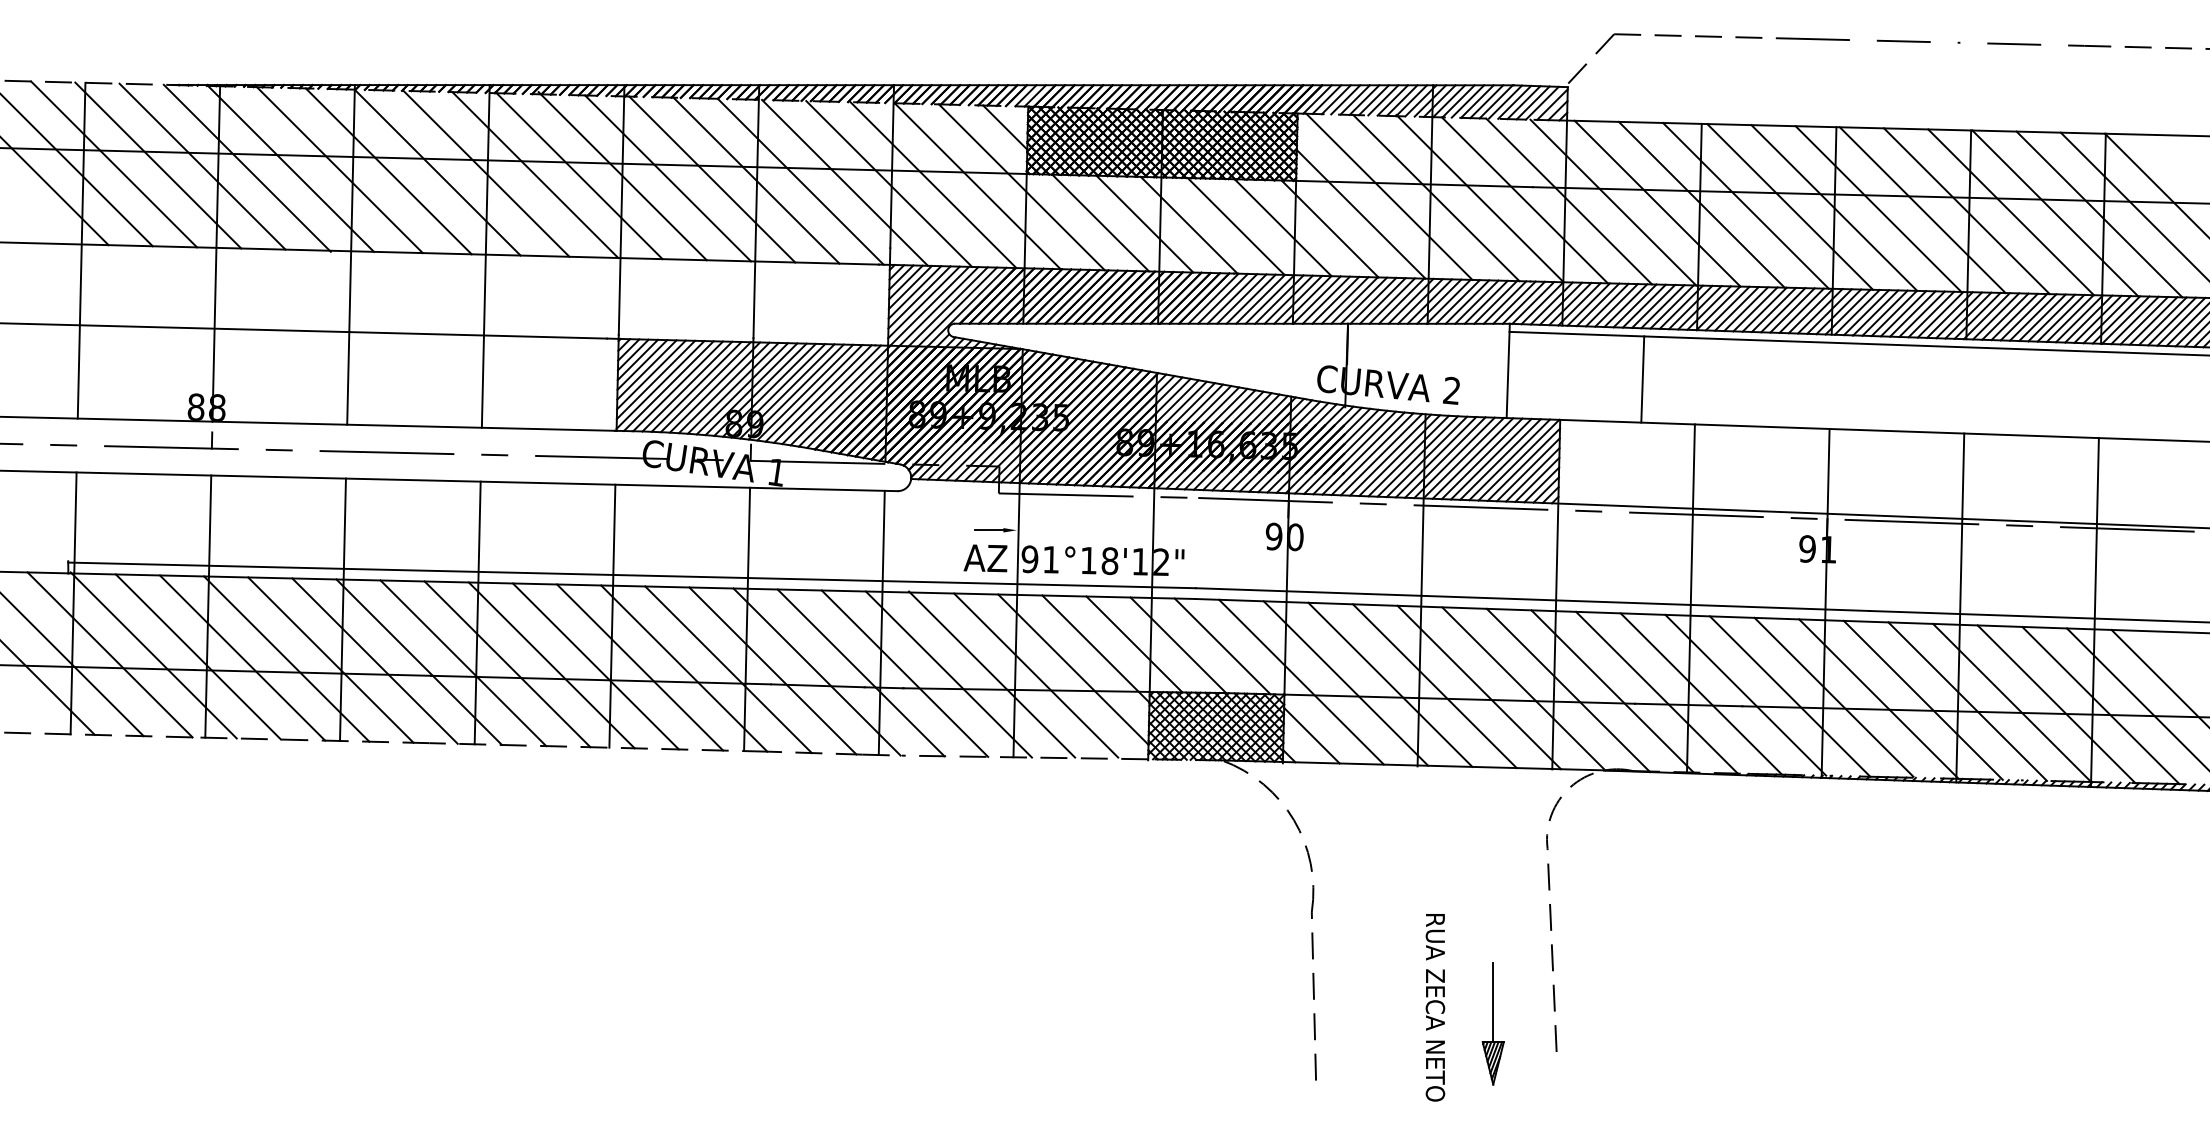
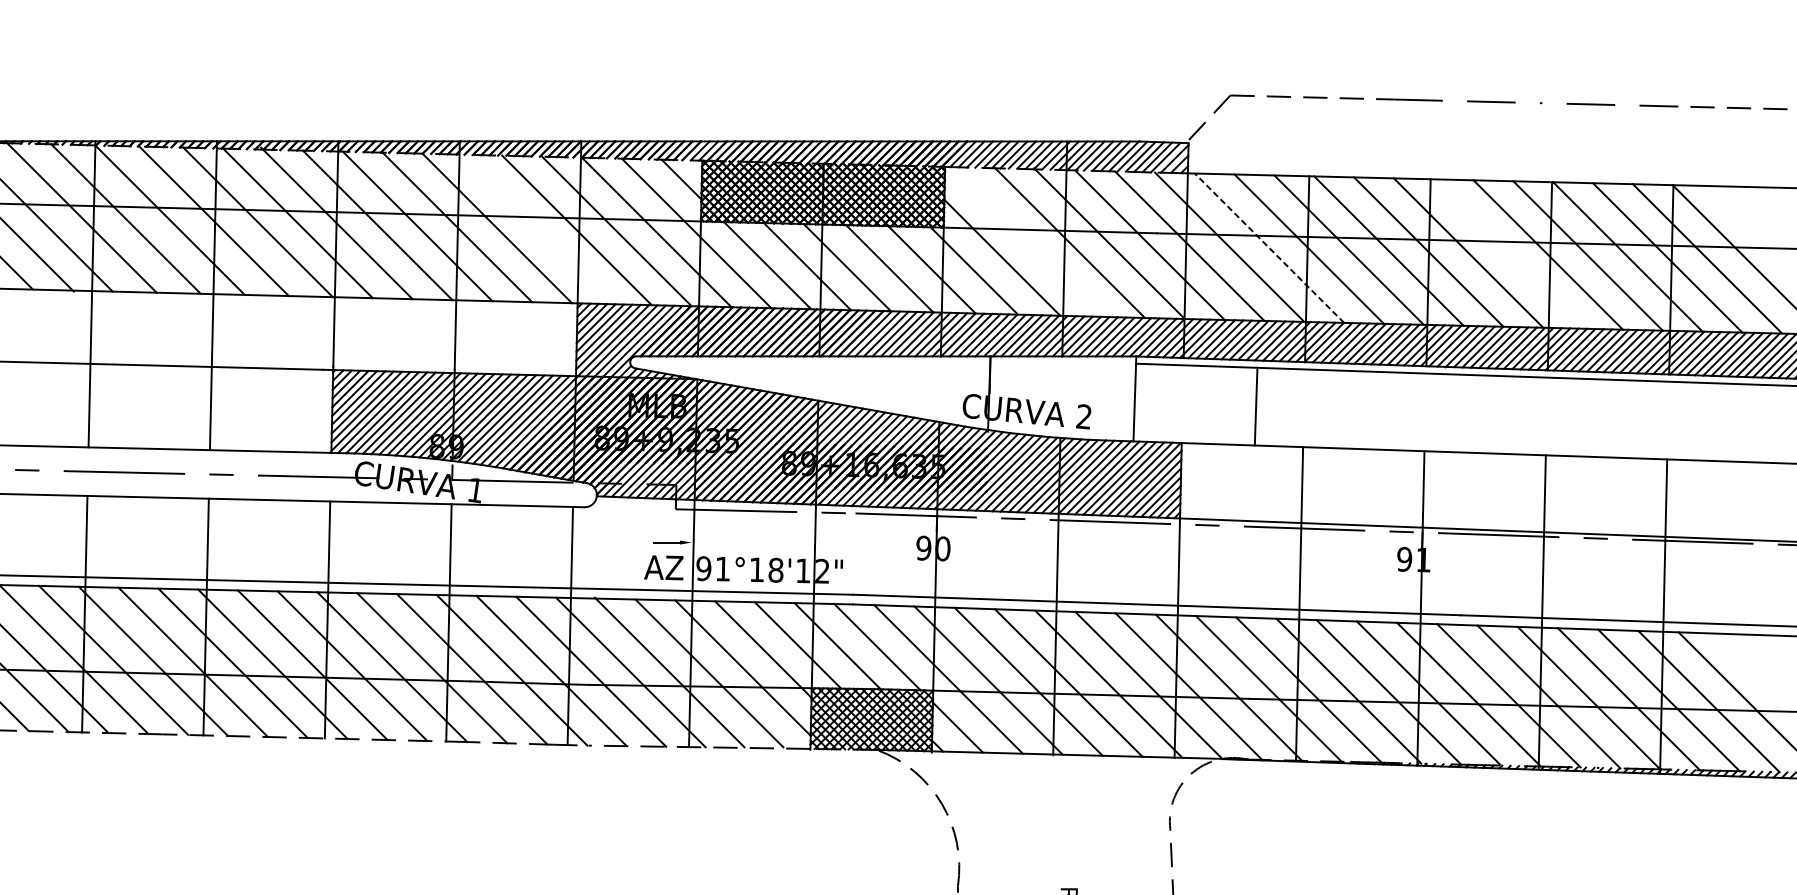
line: (844, 182) -> (536, 229), removed
line: (1389, 196) -> (1027, 241), removed
line: (1657, 203) -> (1269, 248), solid -> dashed
line: (1922, 210) -> (1508, 254), removed

